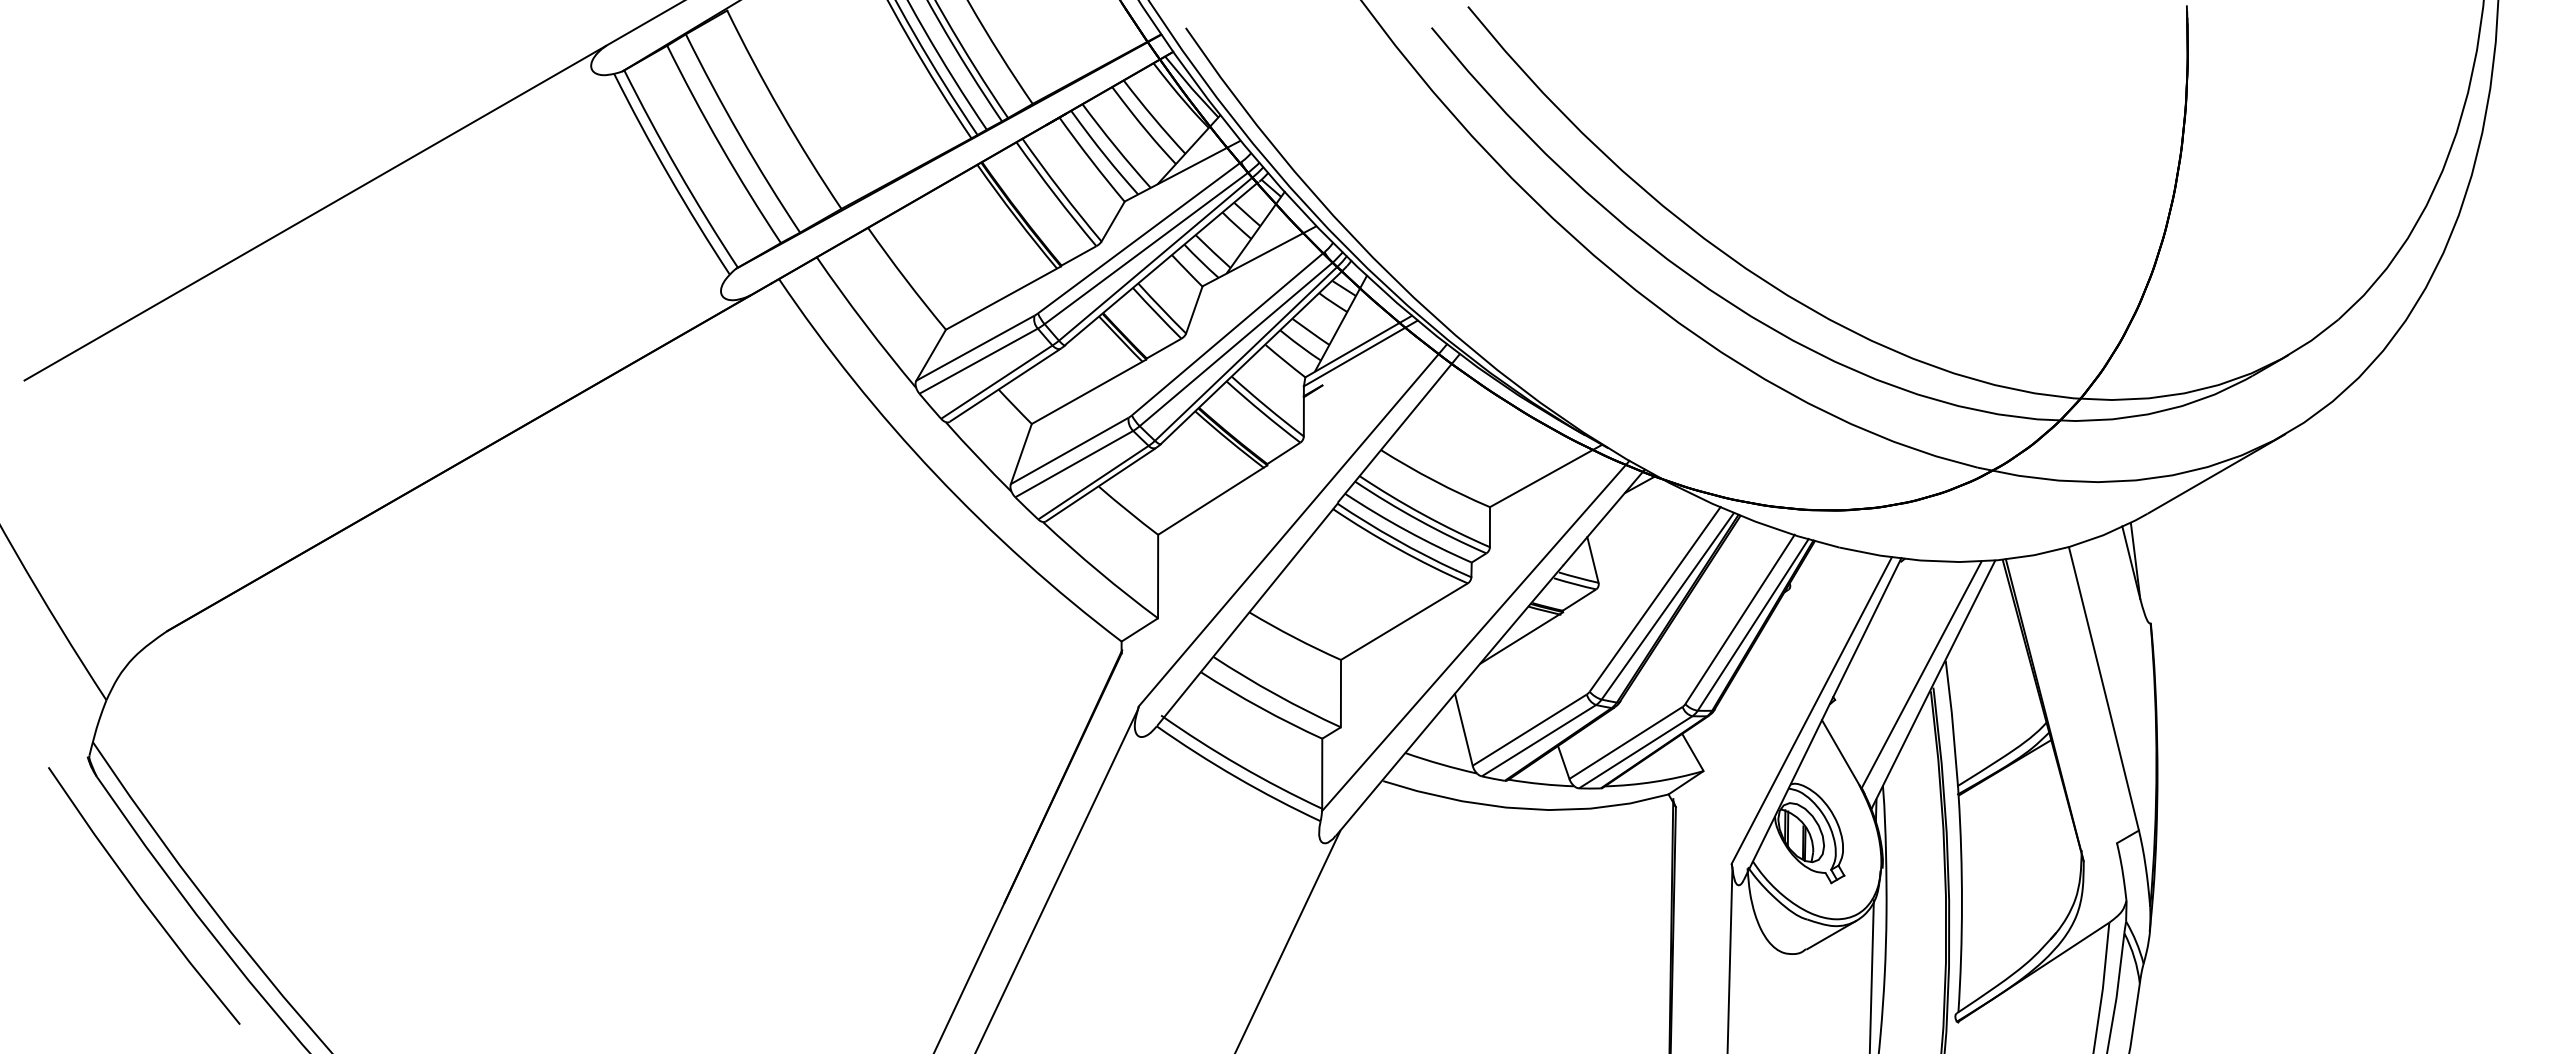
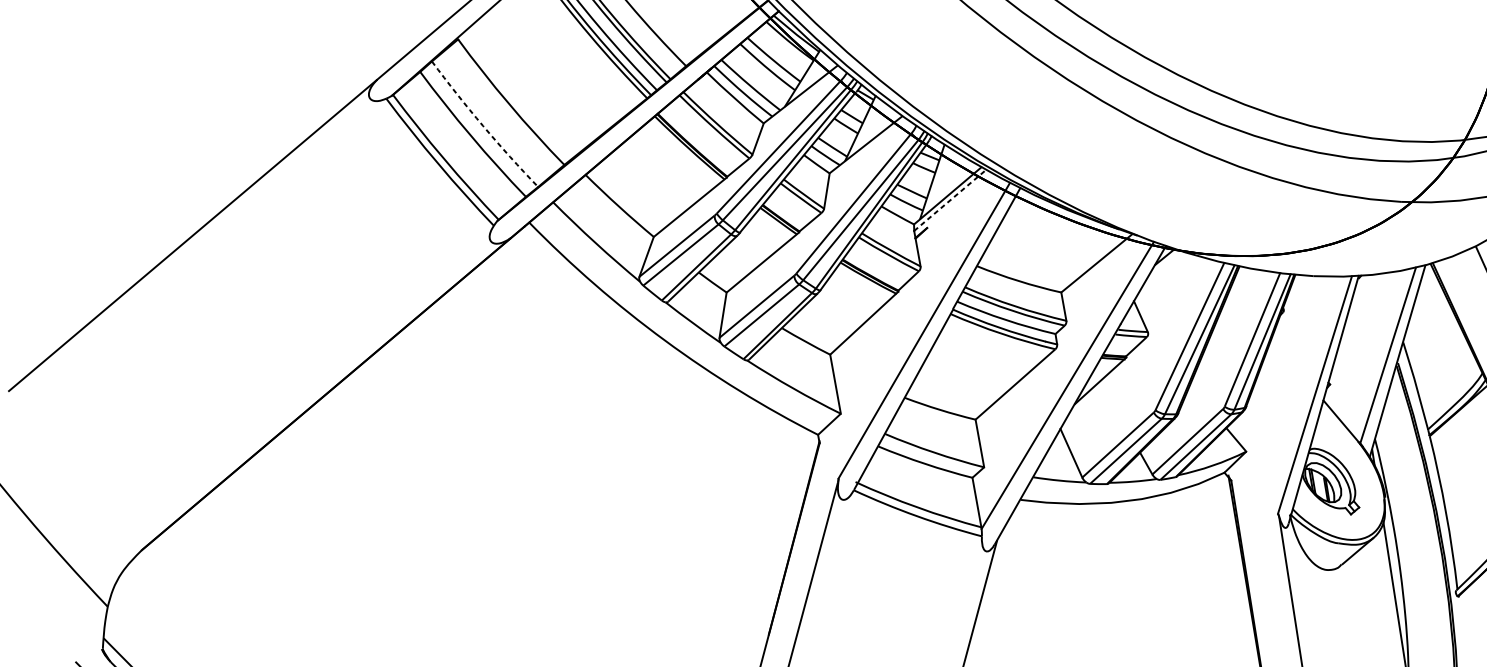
arc: (739, 135) -> (482, 126), solid -> dashed
line: (1360, 353) -> (949, 200), solid -> dashed

